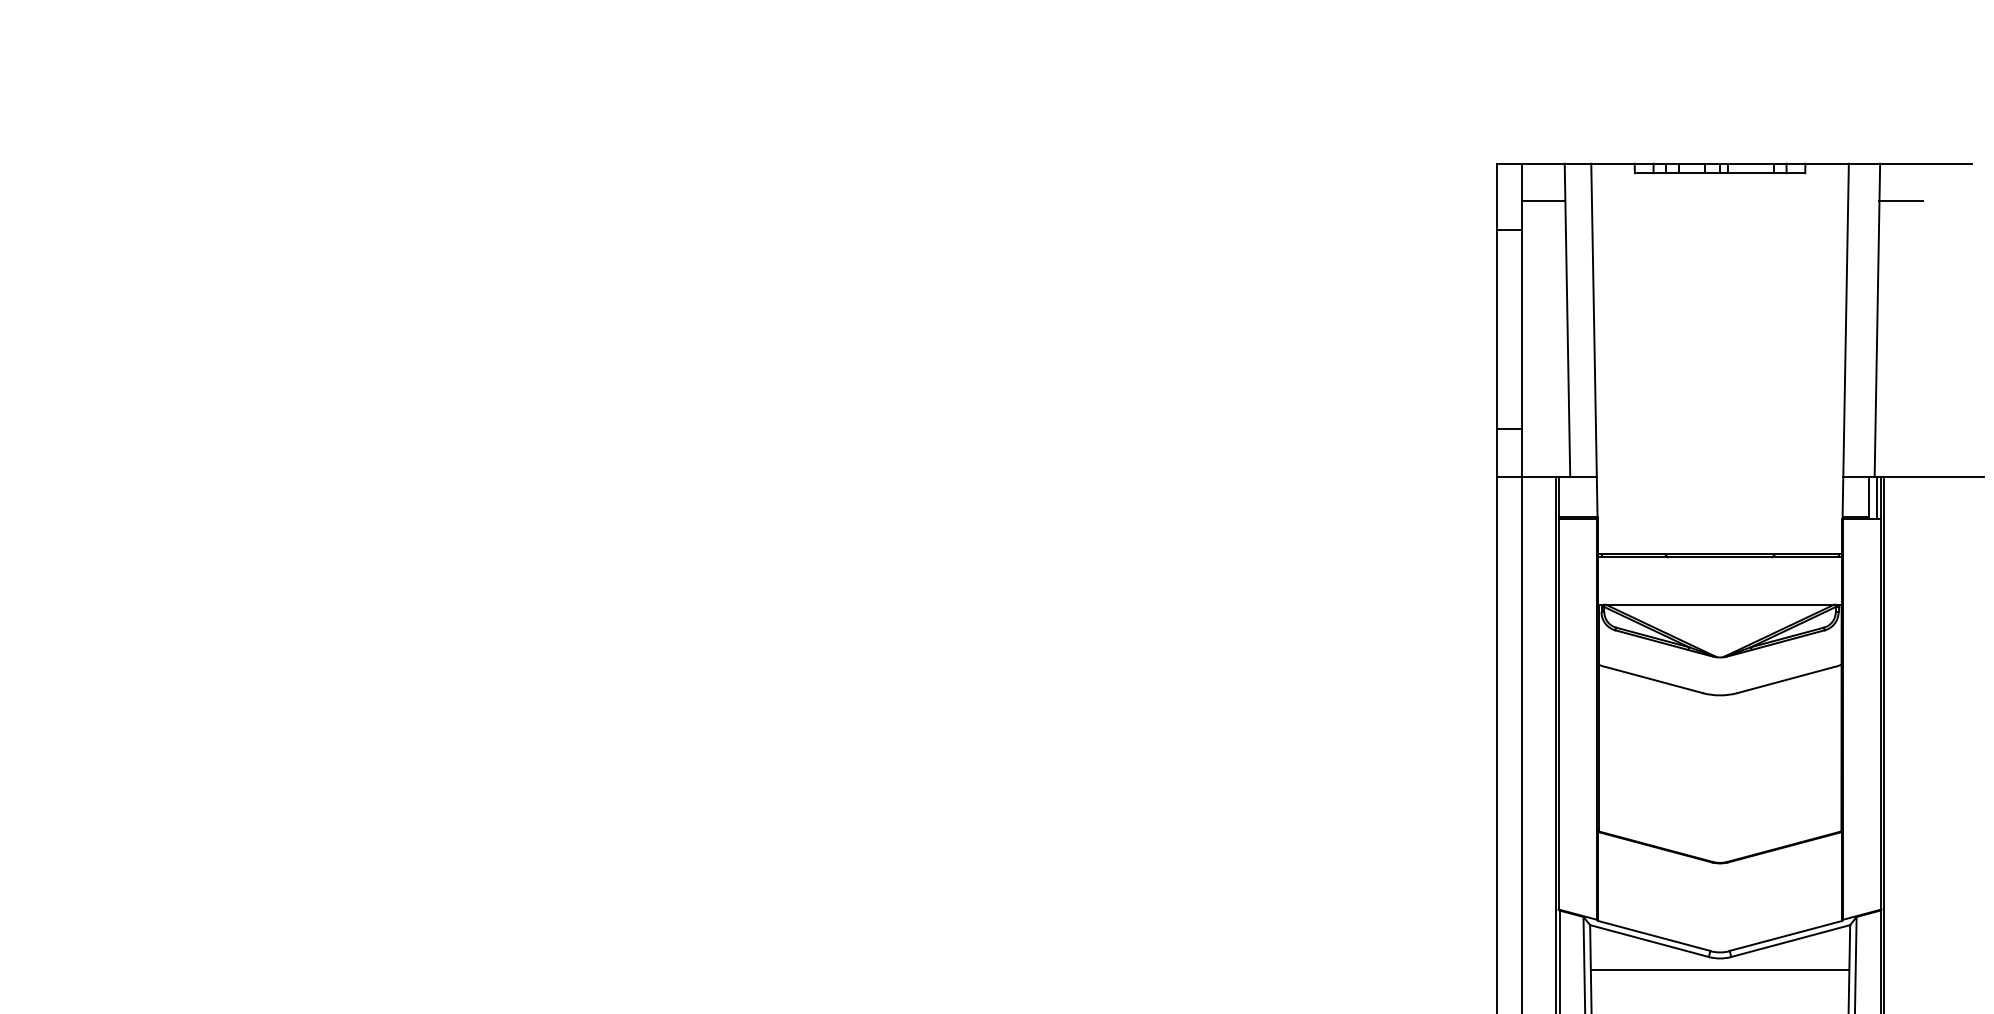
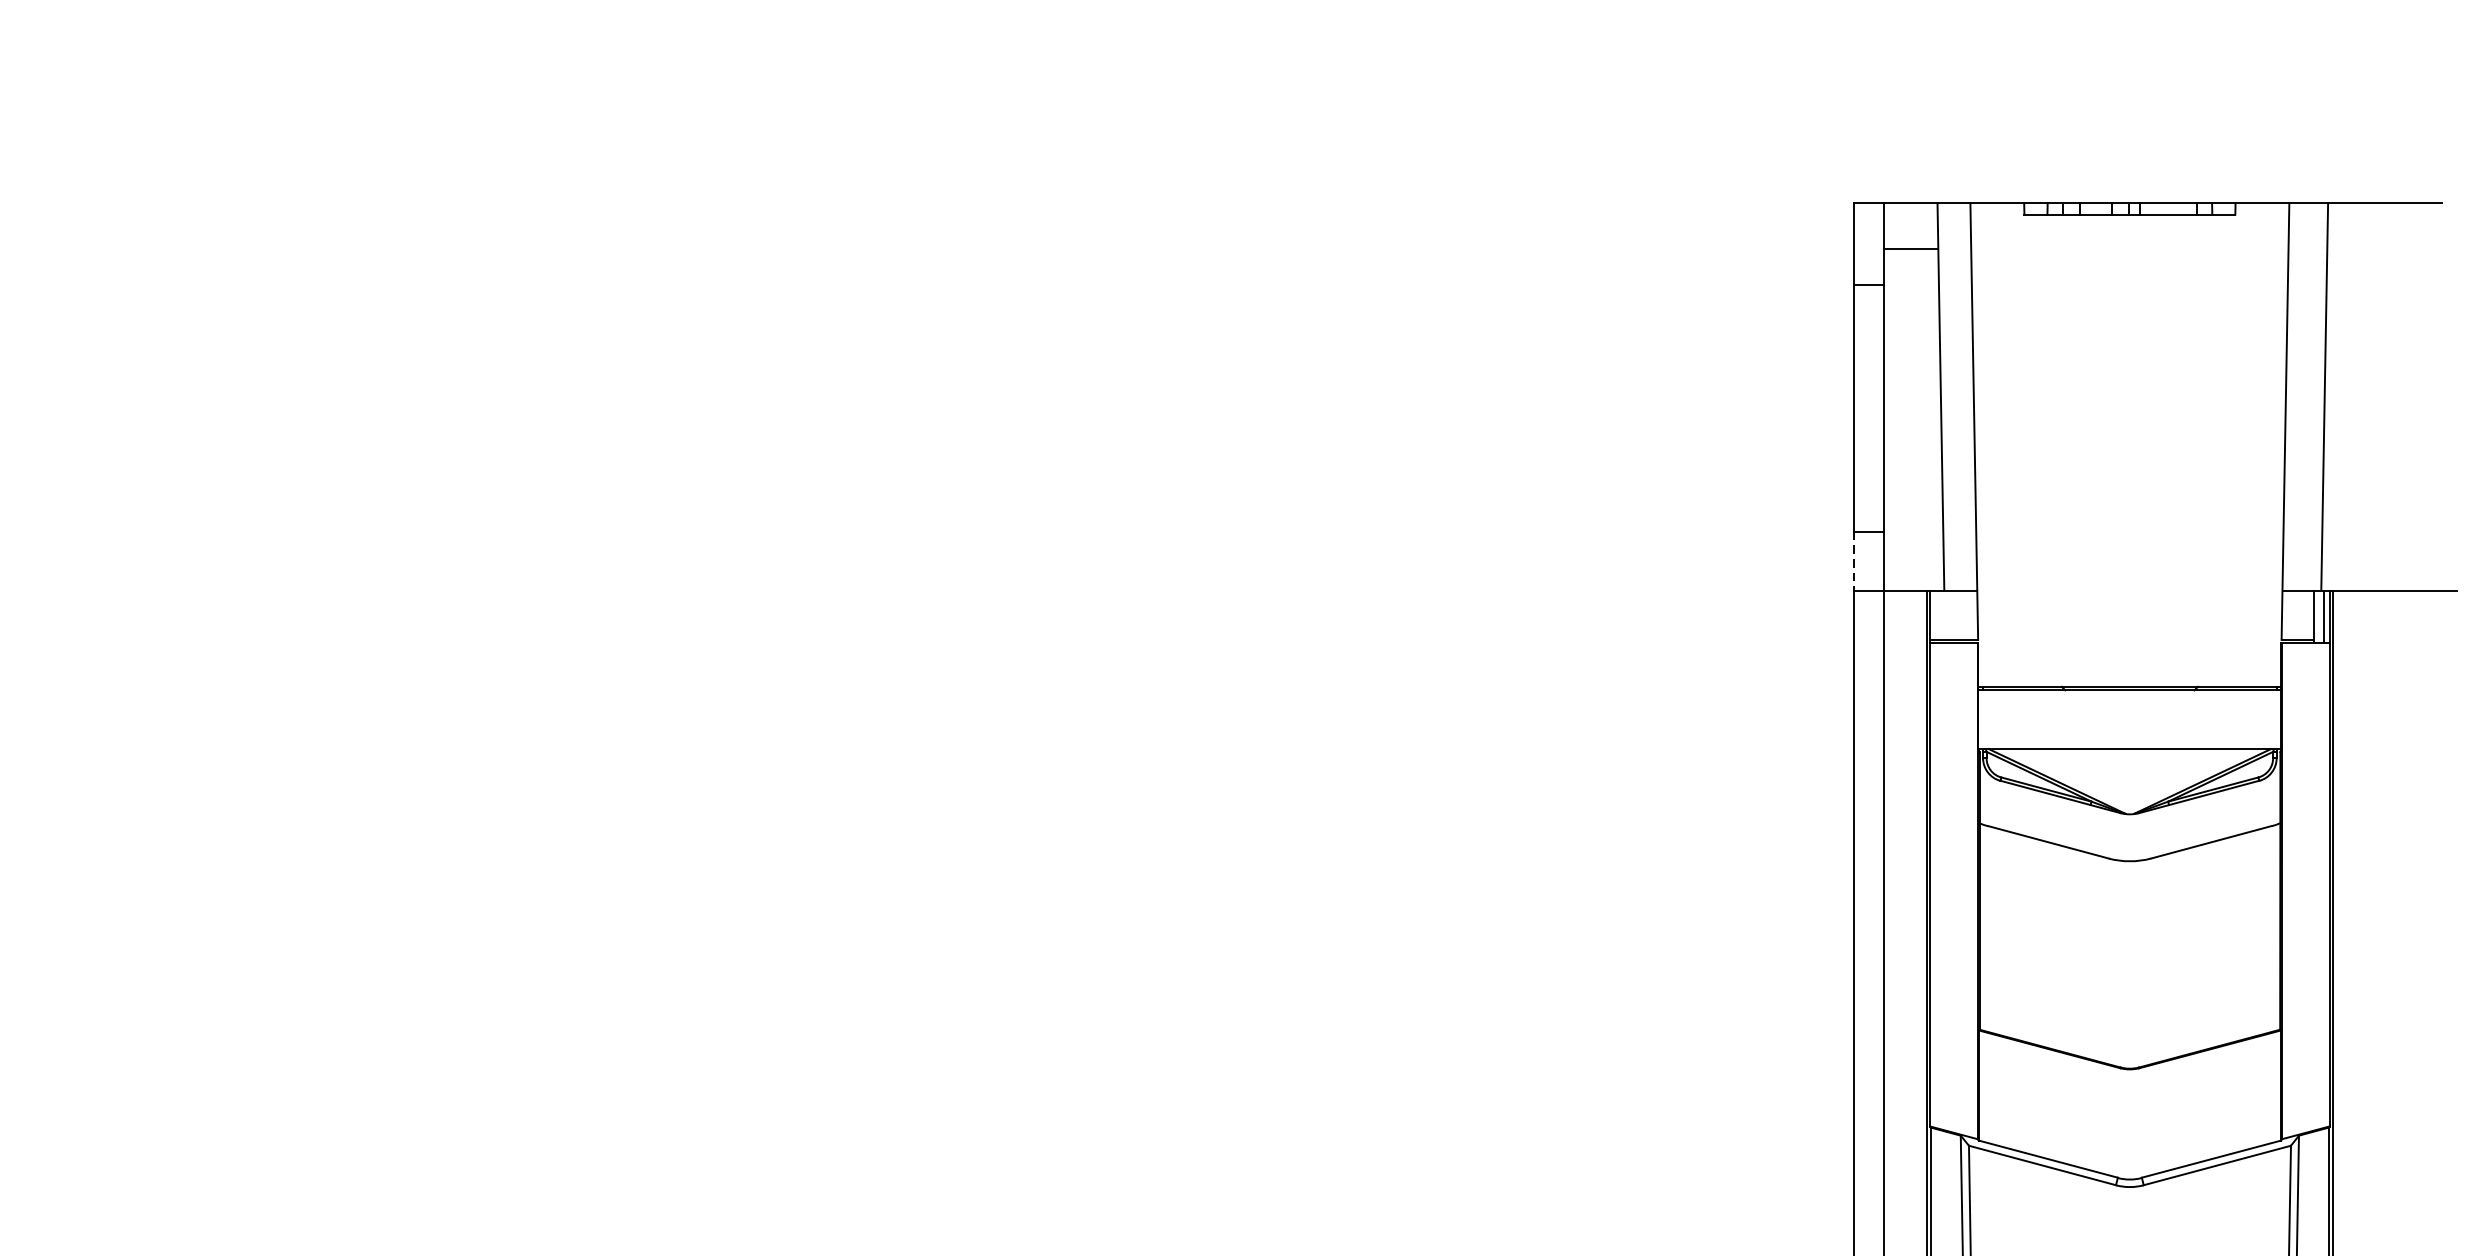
line: (1901, 200) -> (2354, 248), removed
line: (1497, 453) -> (1854, 561), solid -> dashed
line: (1719, 969) -> (2129, 1200), removed

